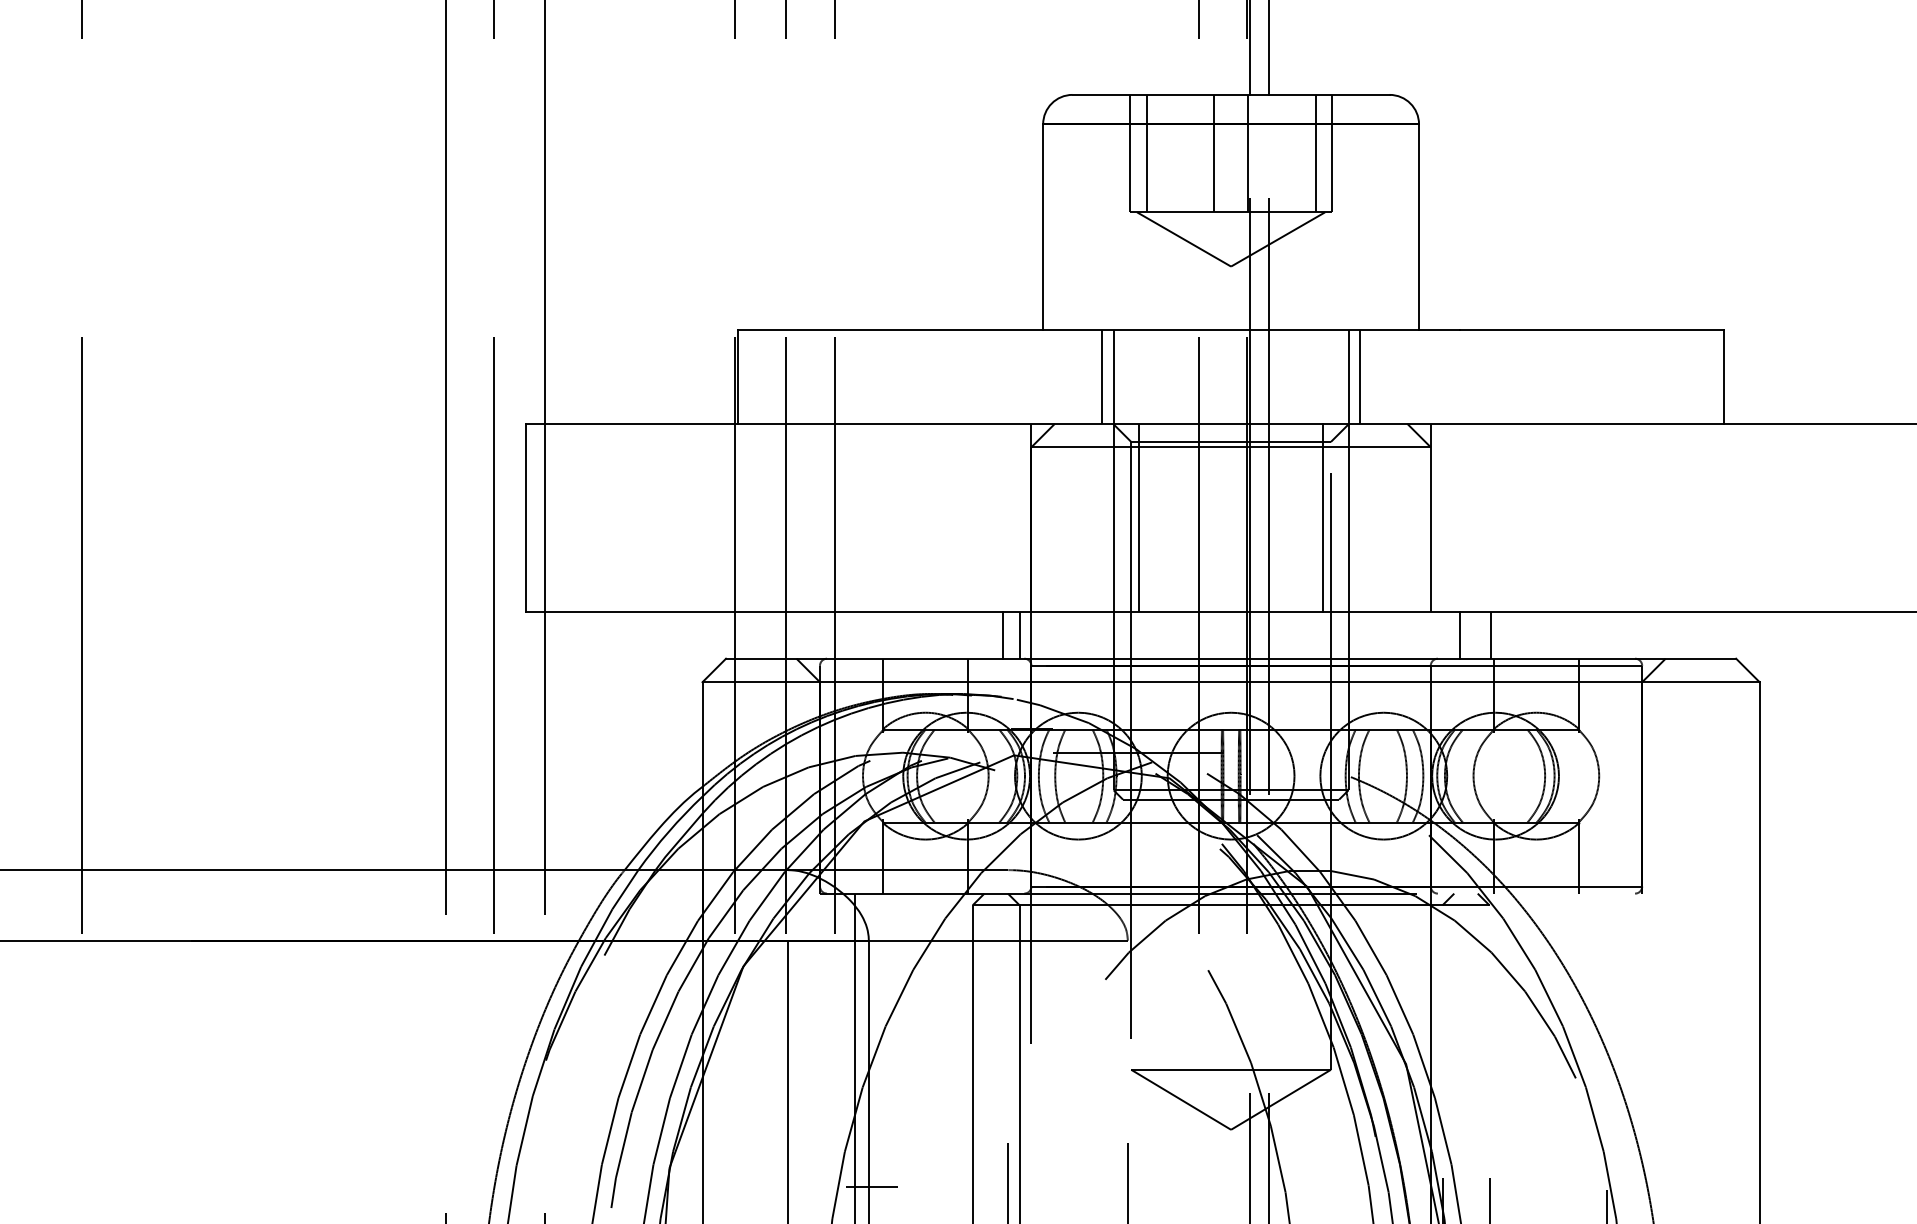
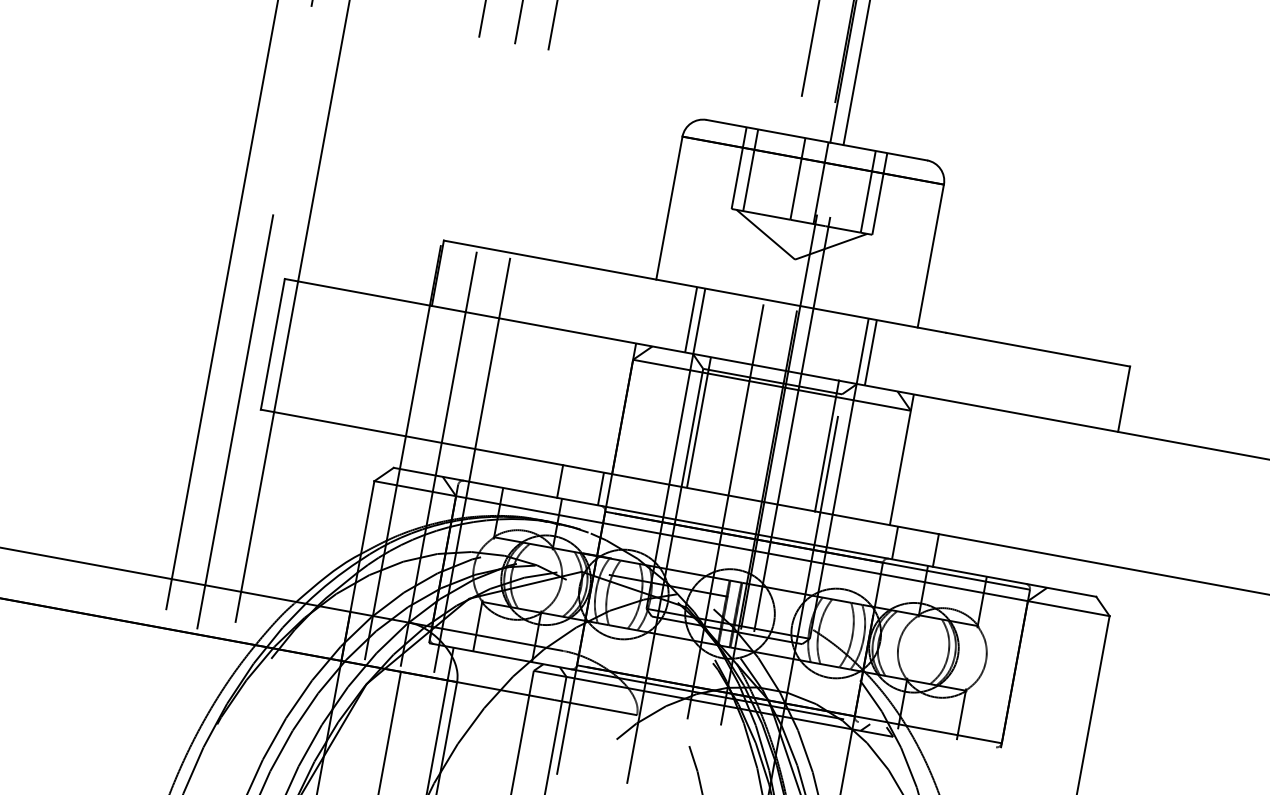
line: (1002, 634) -> (559, 480), moved
line: (1460, 634) -> (936, 550), moved
line: (1490, 634) -> (895, 542), moved

